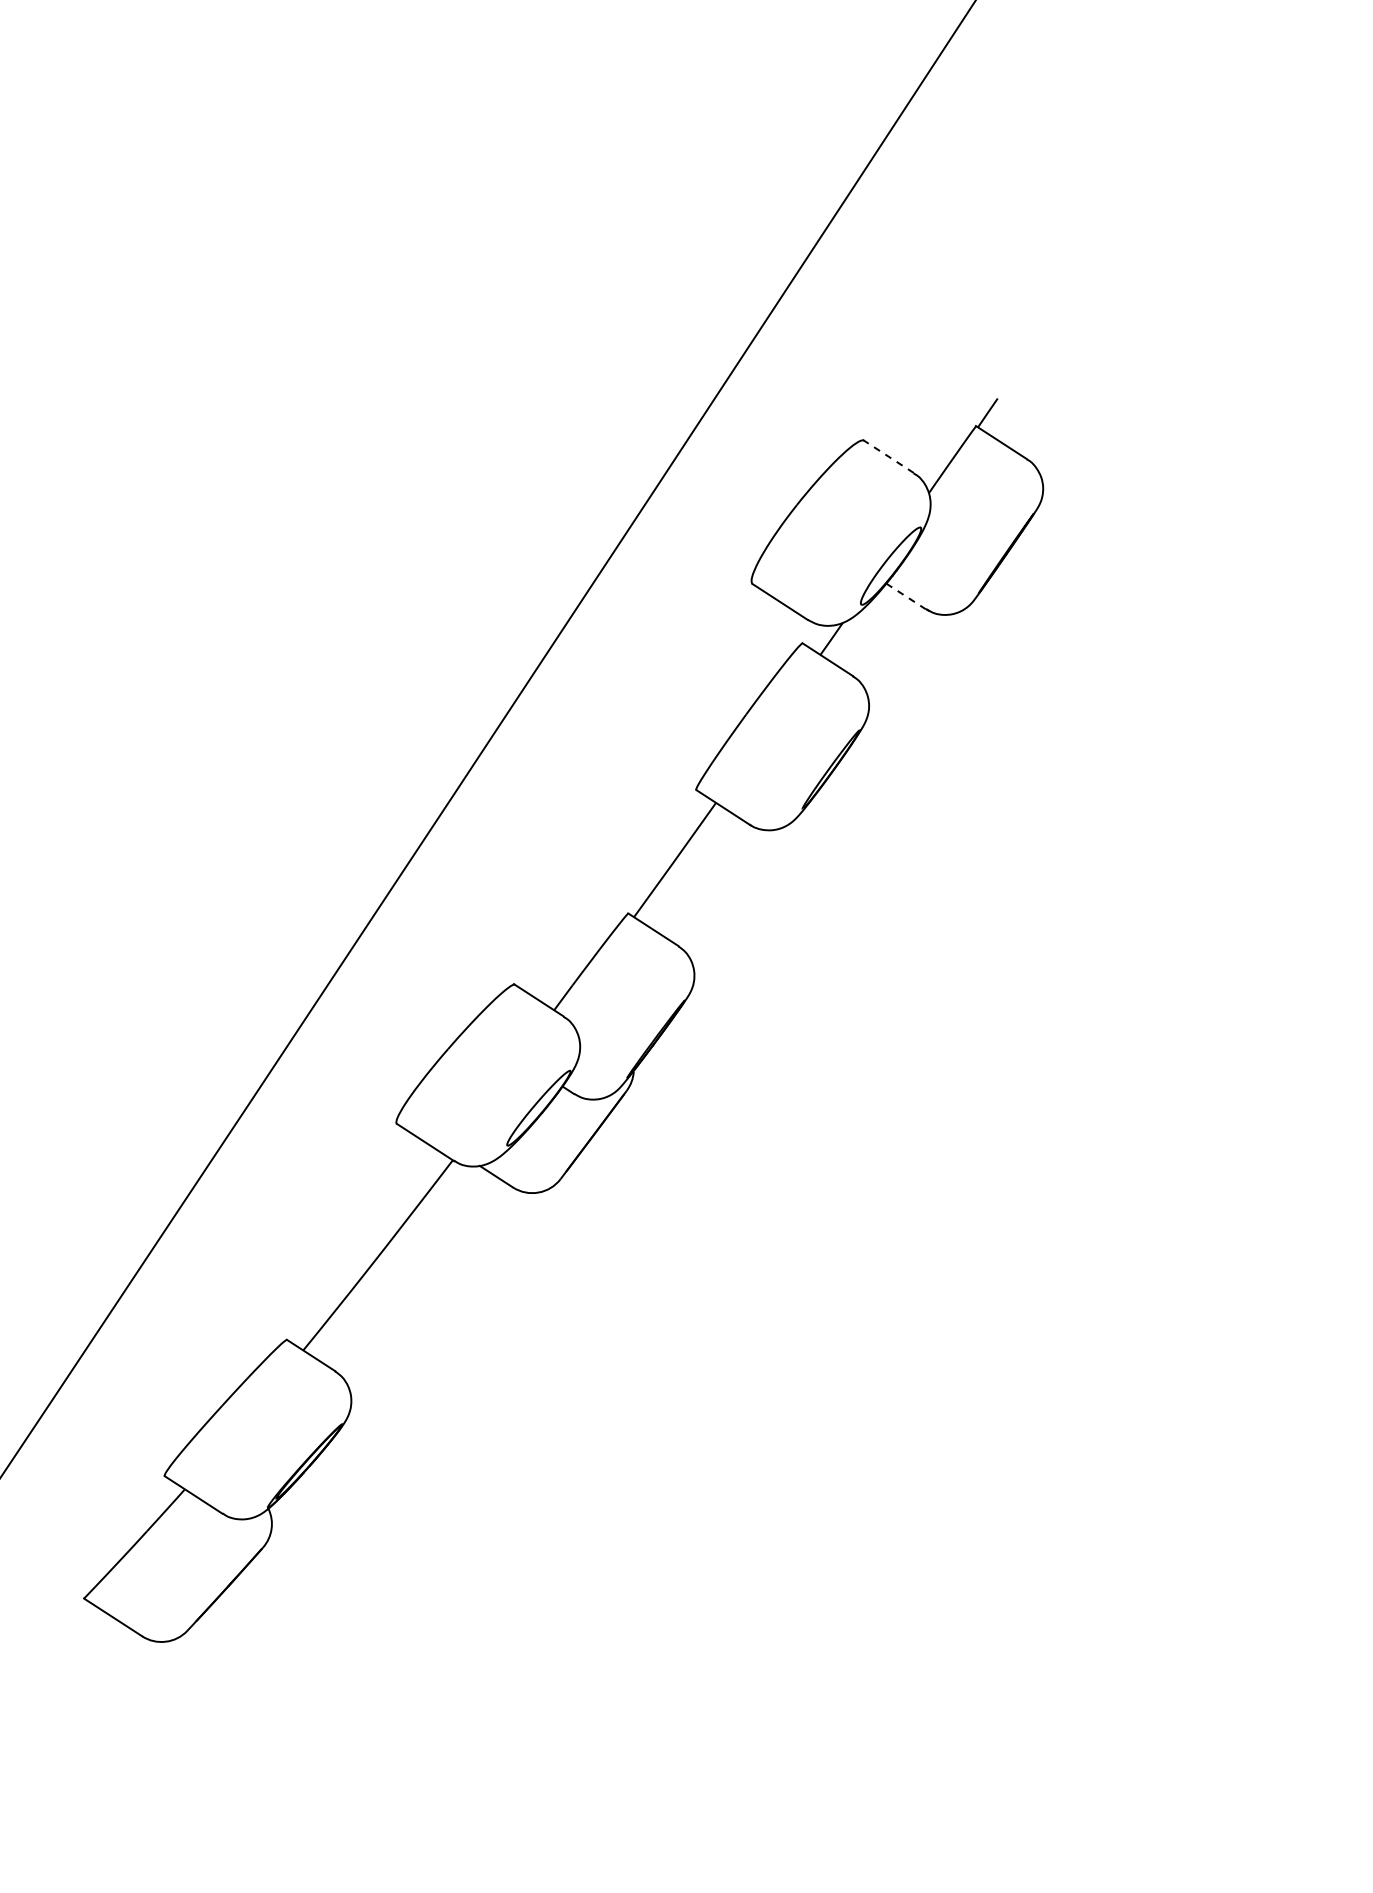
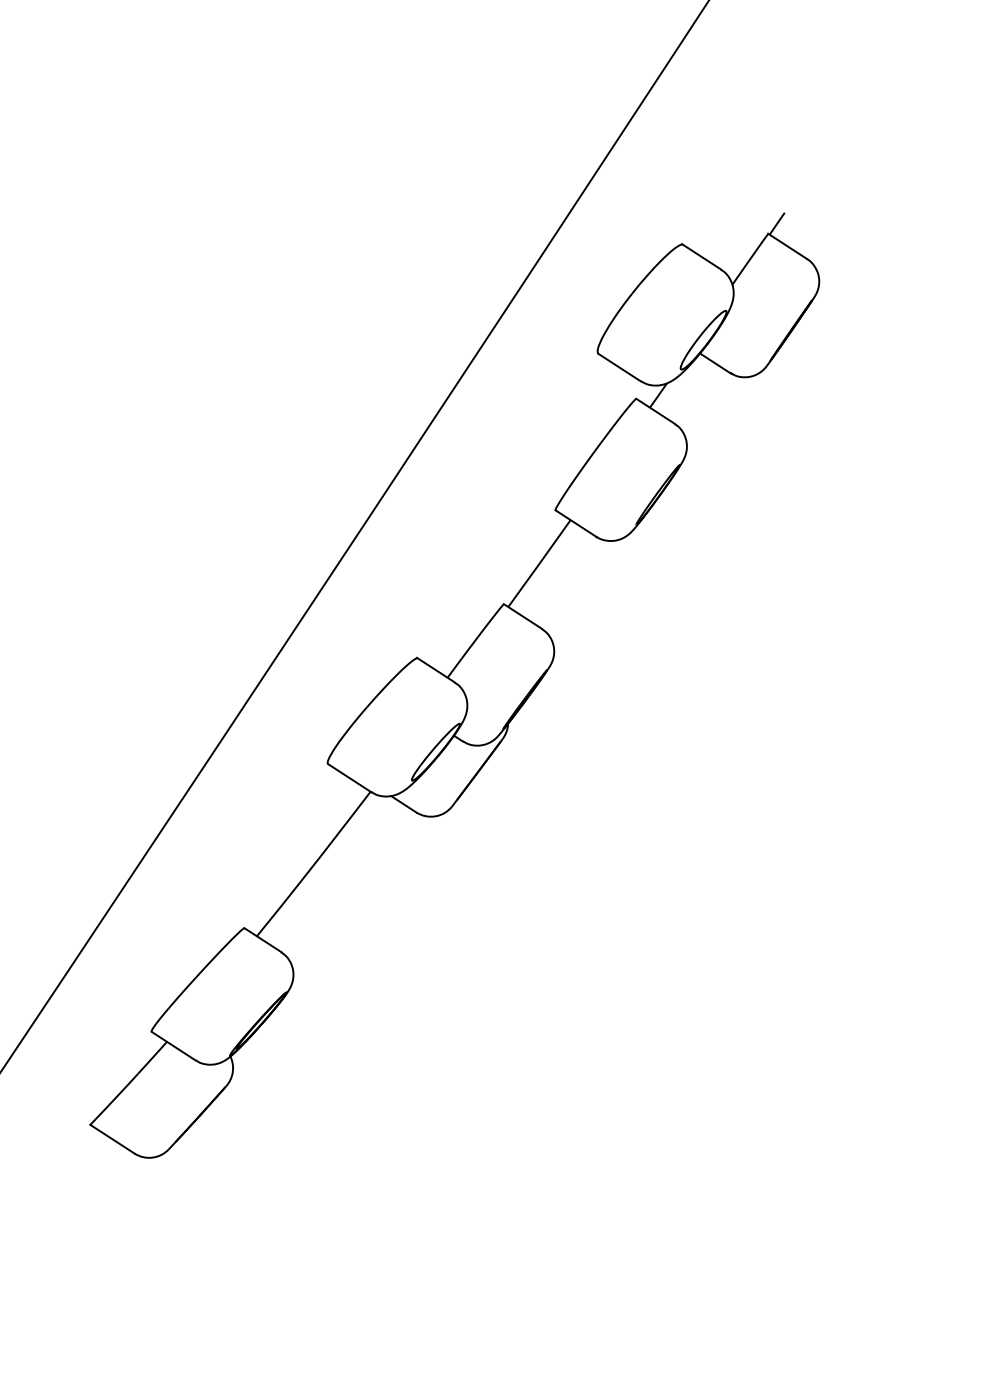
line: (888, 456) -> (701, 256), dashed -> solid
line: (906, 596) -> (715, 363), dashed -> solid

